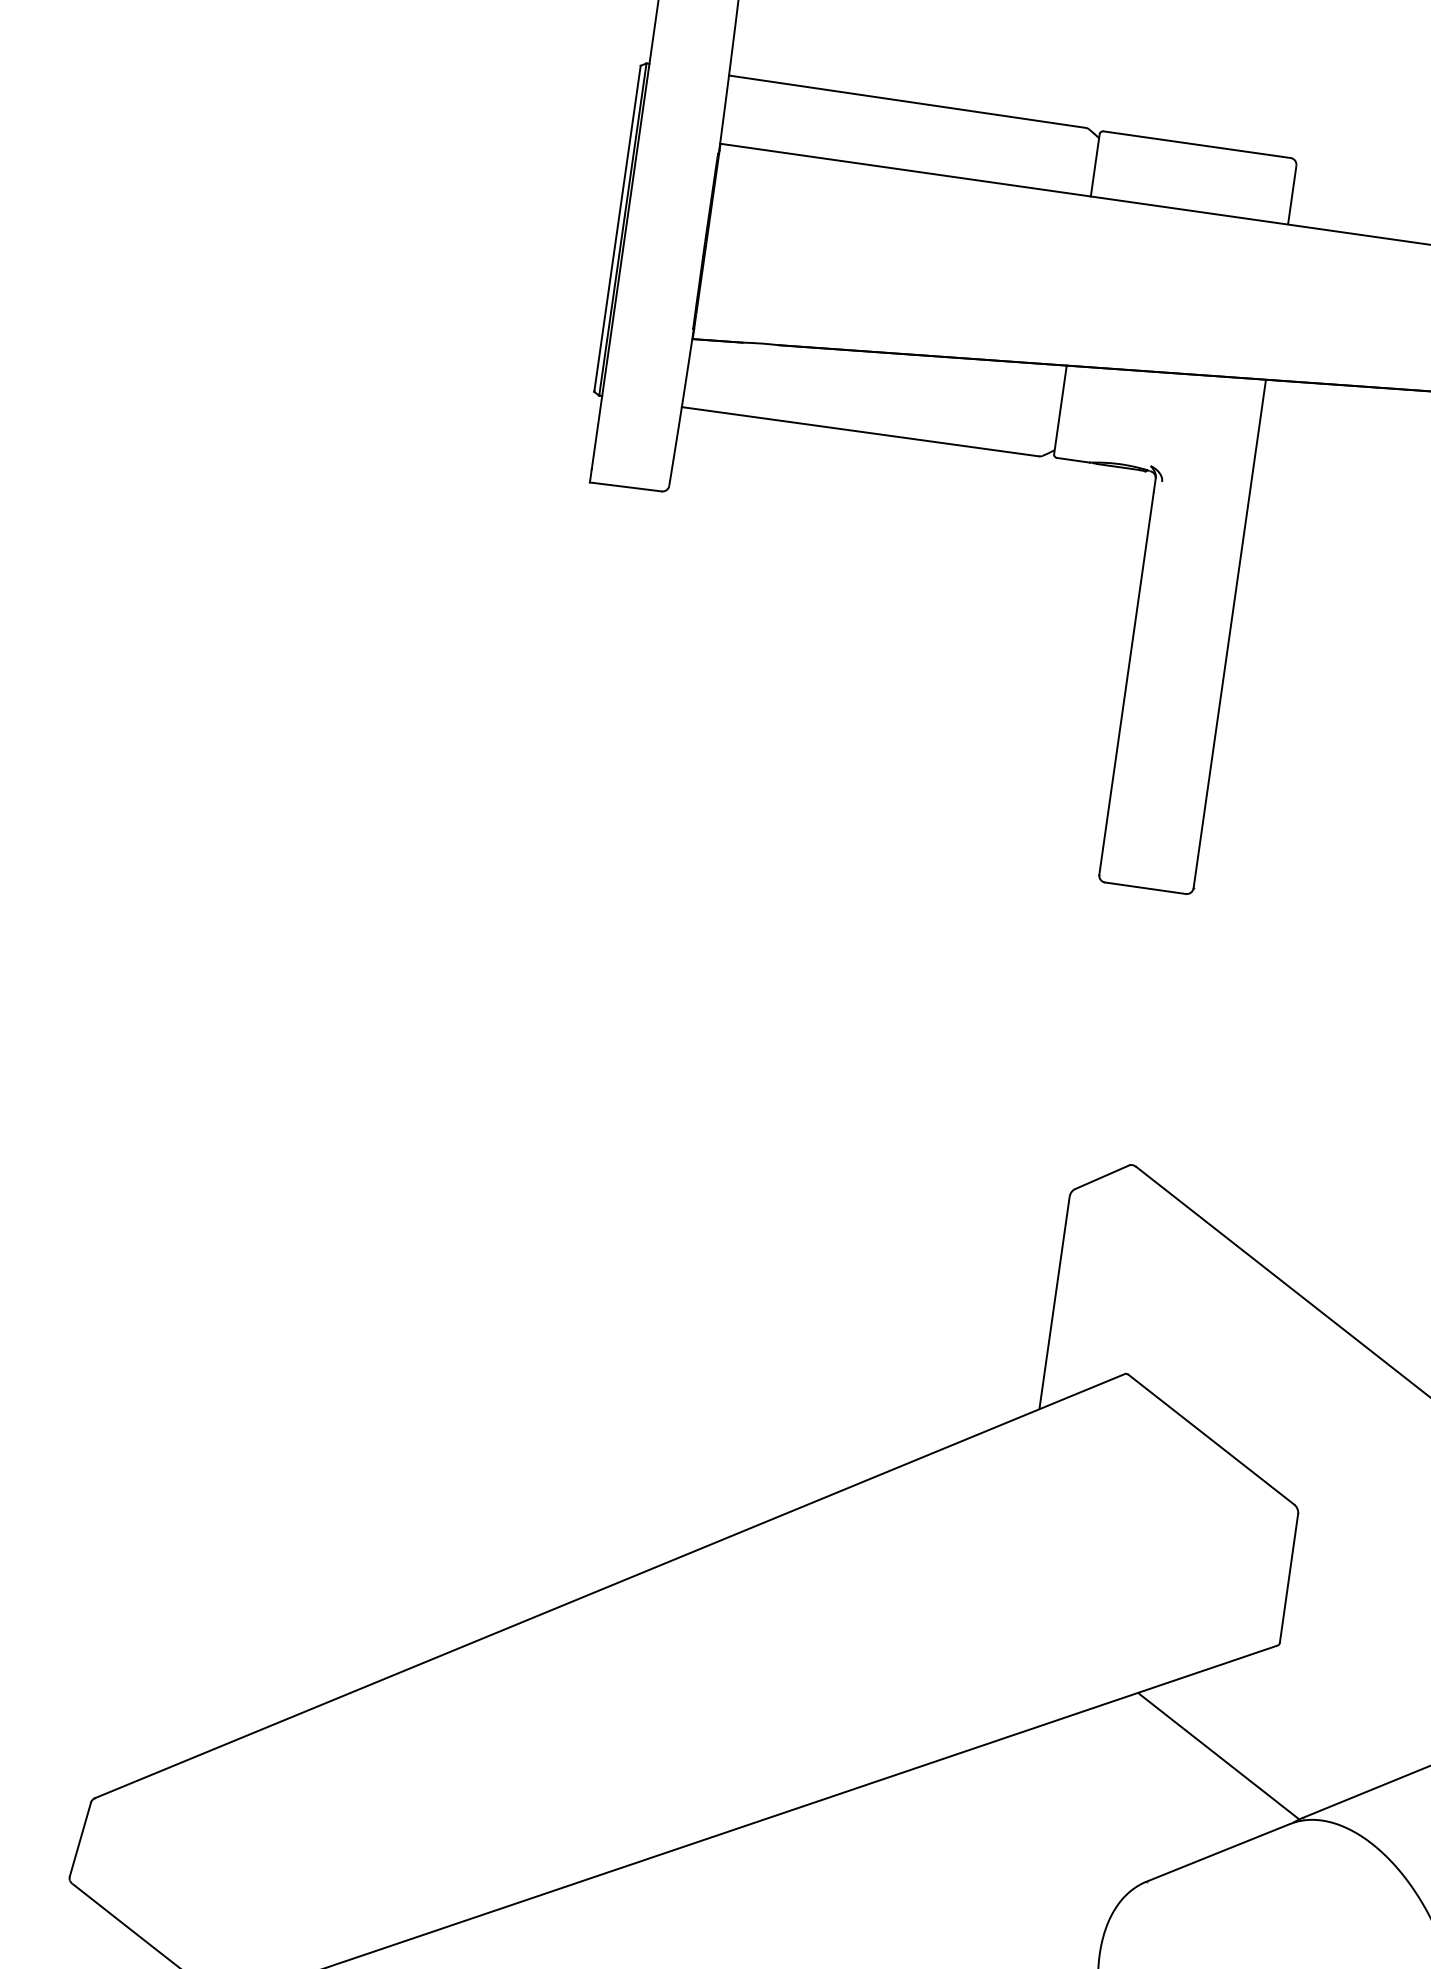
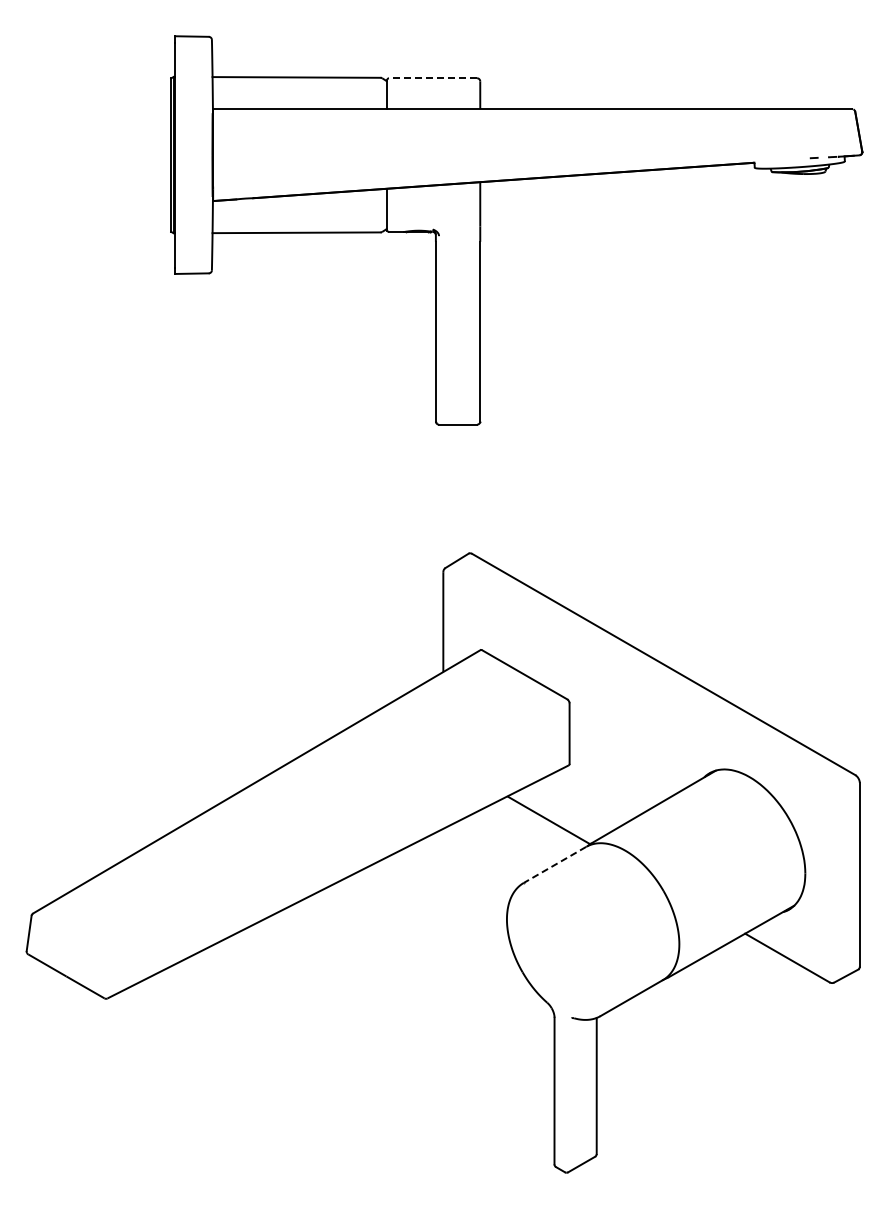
line: (1195, 145) -> (432, 78), solid -> dashed
line: (1217, 1851) -> (554, 864), solid -> dashed

